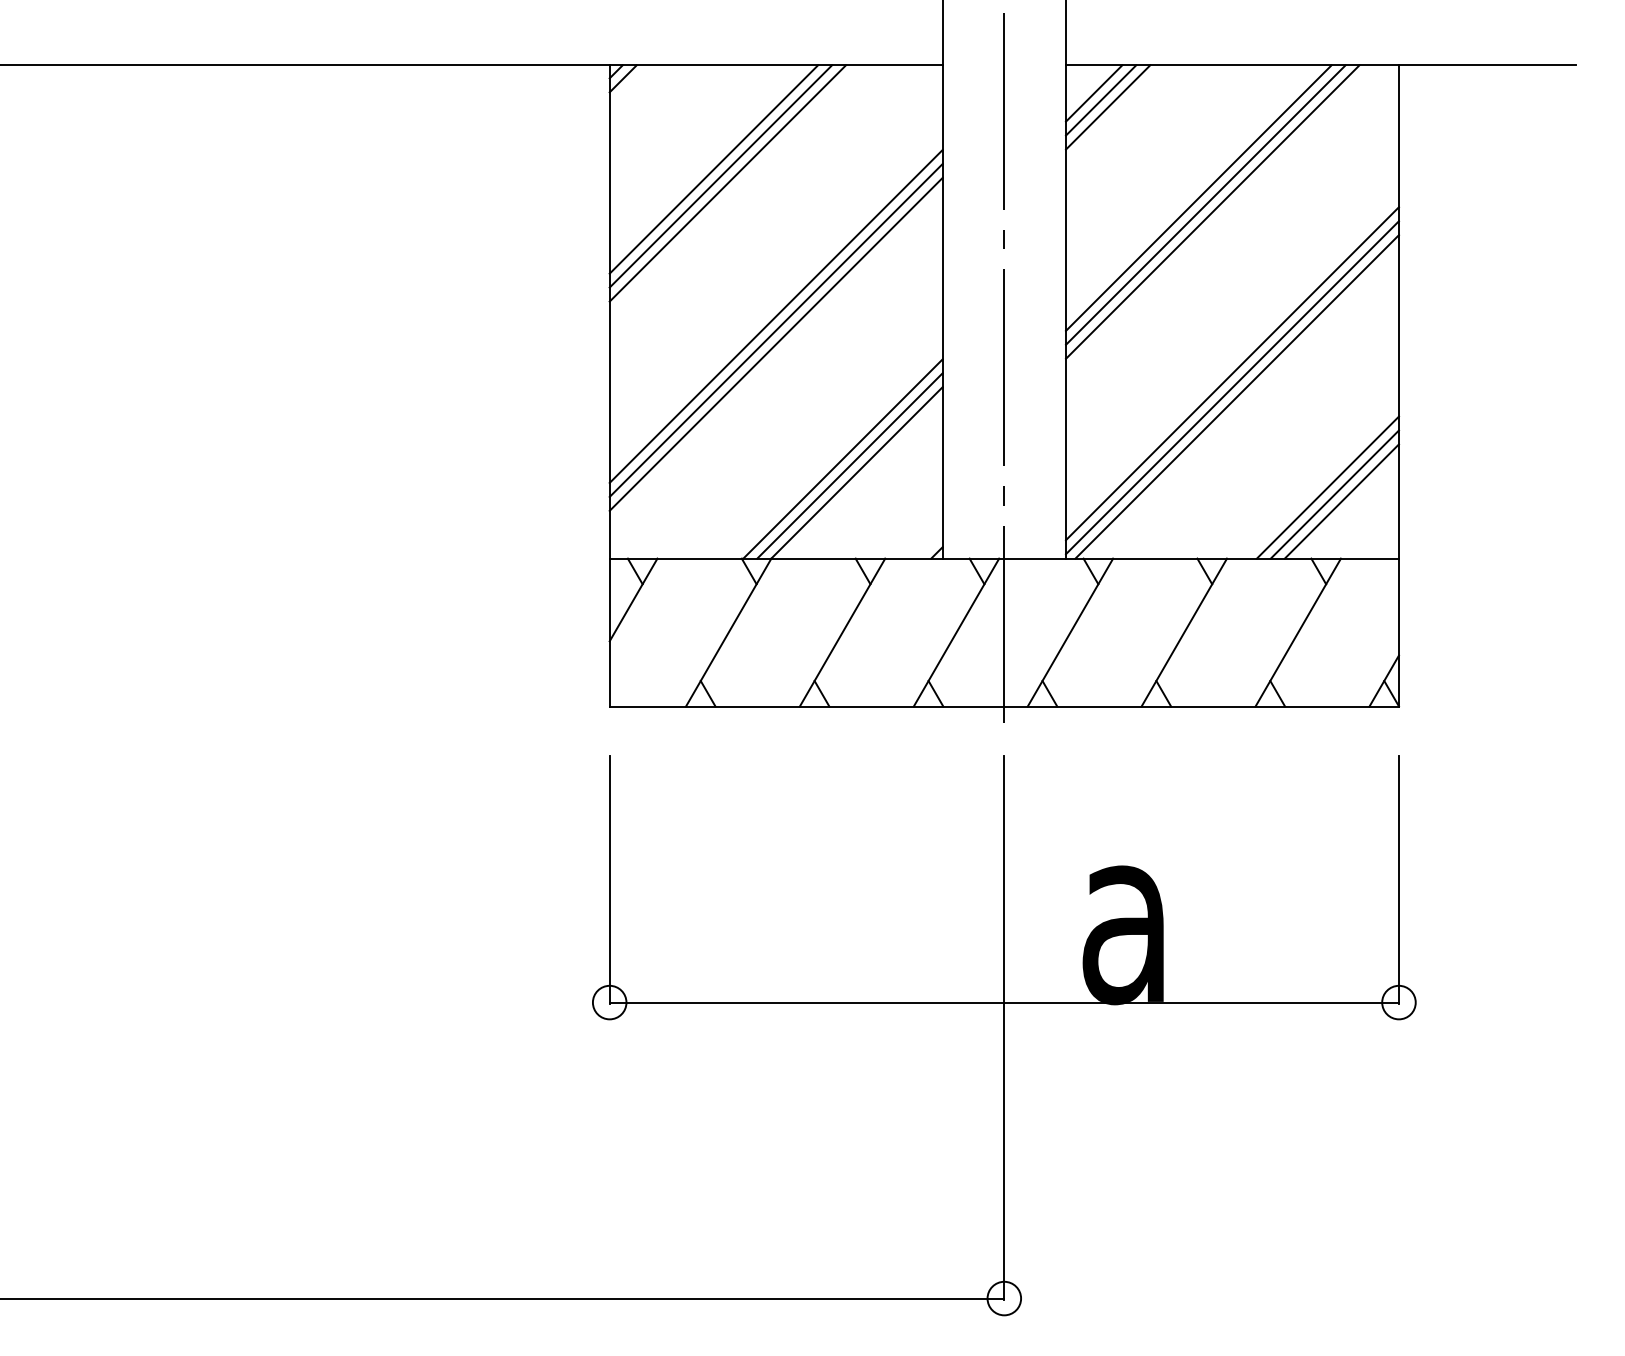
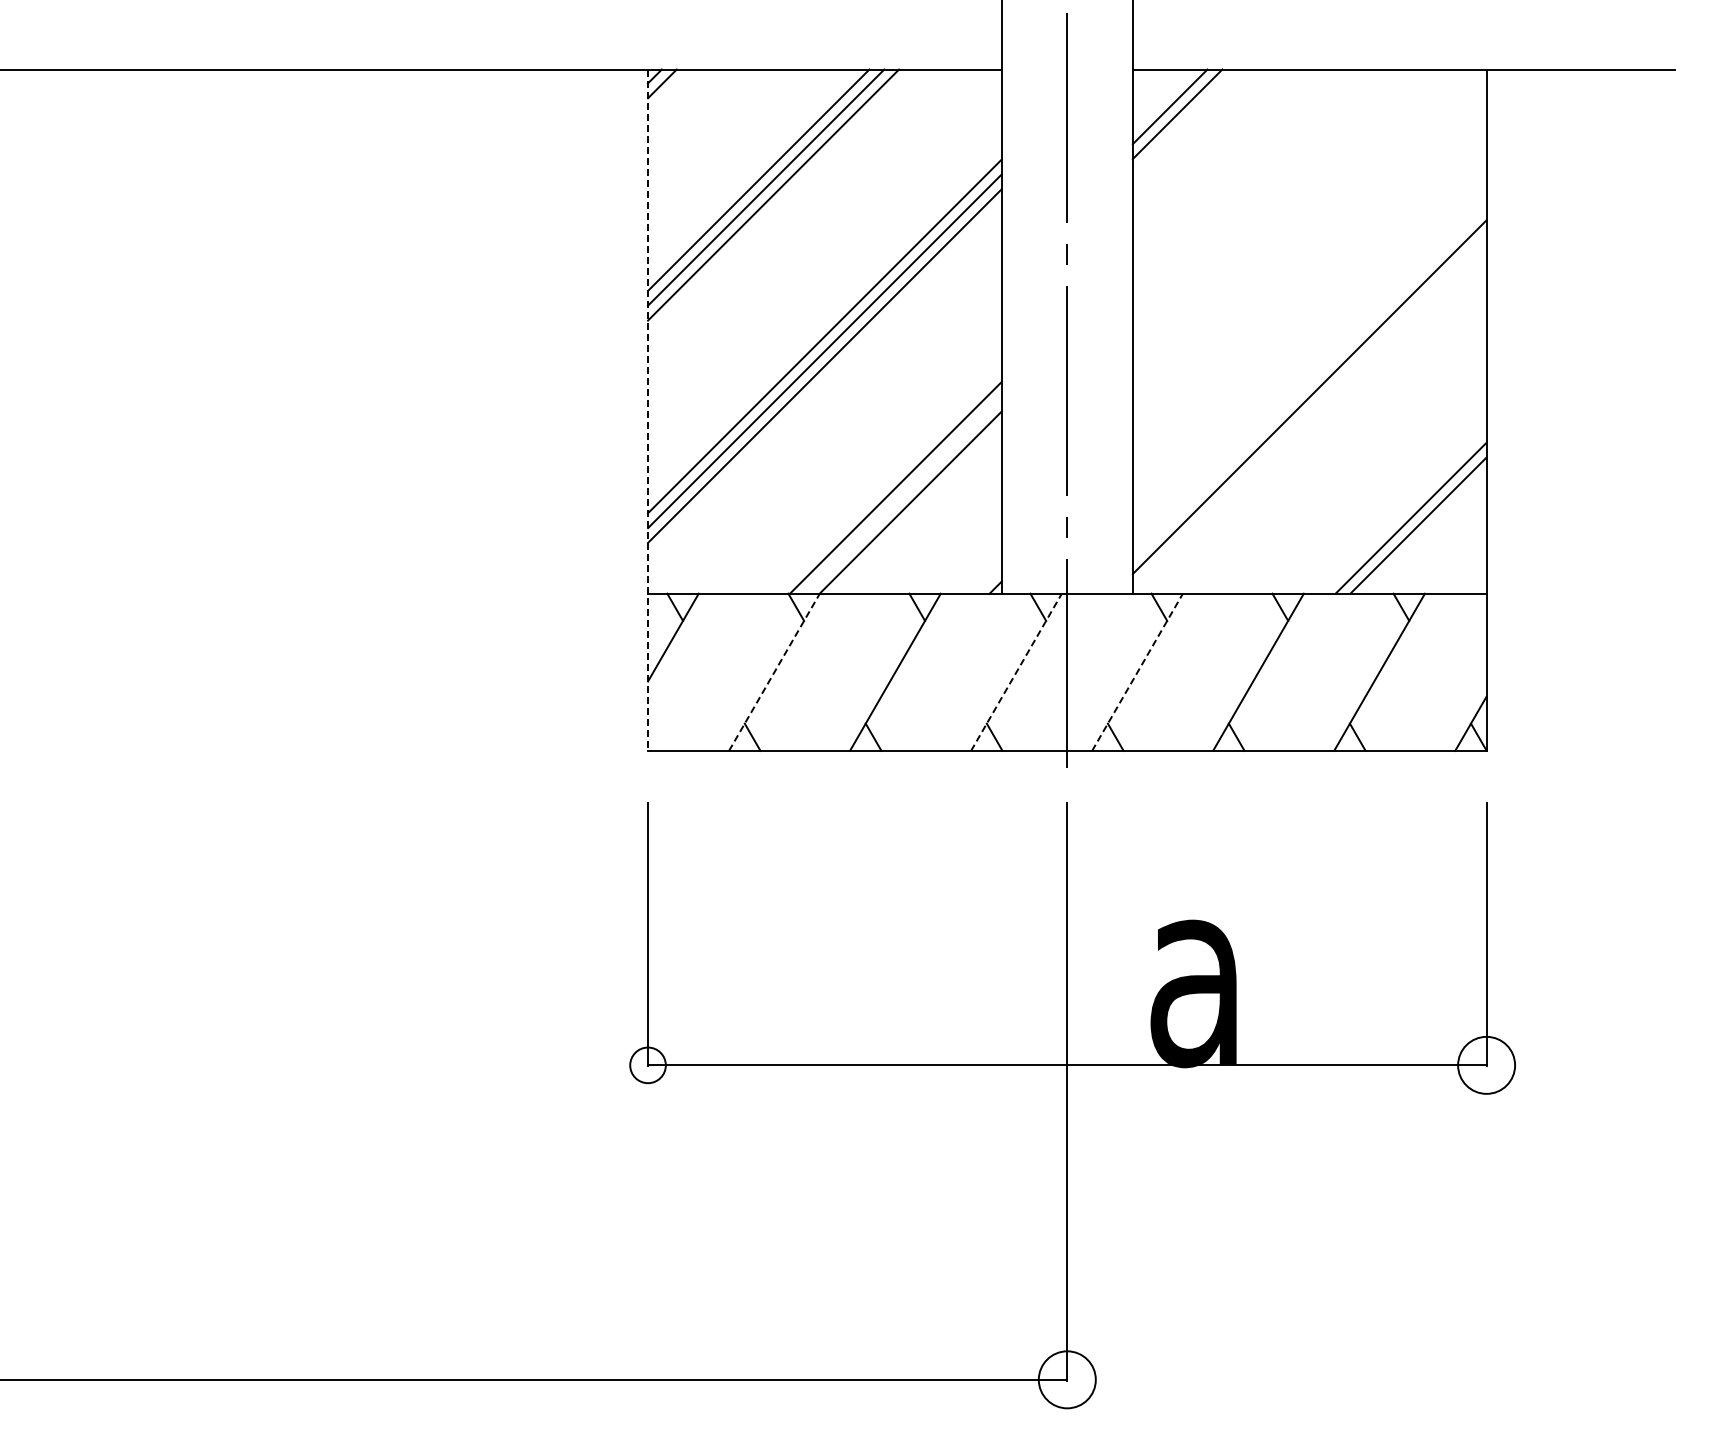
line: (1093, 93) -> (1162, 99), removed
line: (1198, 197) -> (1273, 210), removed
line: (1204, 204) -> (1280, 217), removed
line: (1212, 212) -> (1288, 225), removed
line: (610, 386) -> (648, 410), solid -> dashed
line: (1232, 387) -> (1309, 411), removed
line: (1236, 396) -> (1314, 421), removed
line: (849, 465) -> (902, 494), removed
line: (1341, 501) -> (1425, 532), removed
line: (728, 632) -> (774, 672), solid -> dashed
line: (956, 632) -> (1016, 672), solid -> dashed
line: (1070, 632) -> (1137, 672), solid -> dashed
circle: (1398, 1002) -> (1486, 1065), size x1.6
circle: (1004, 1298) -> (1067, 1379), size x1.6

